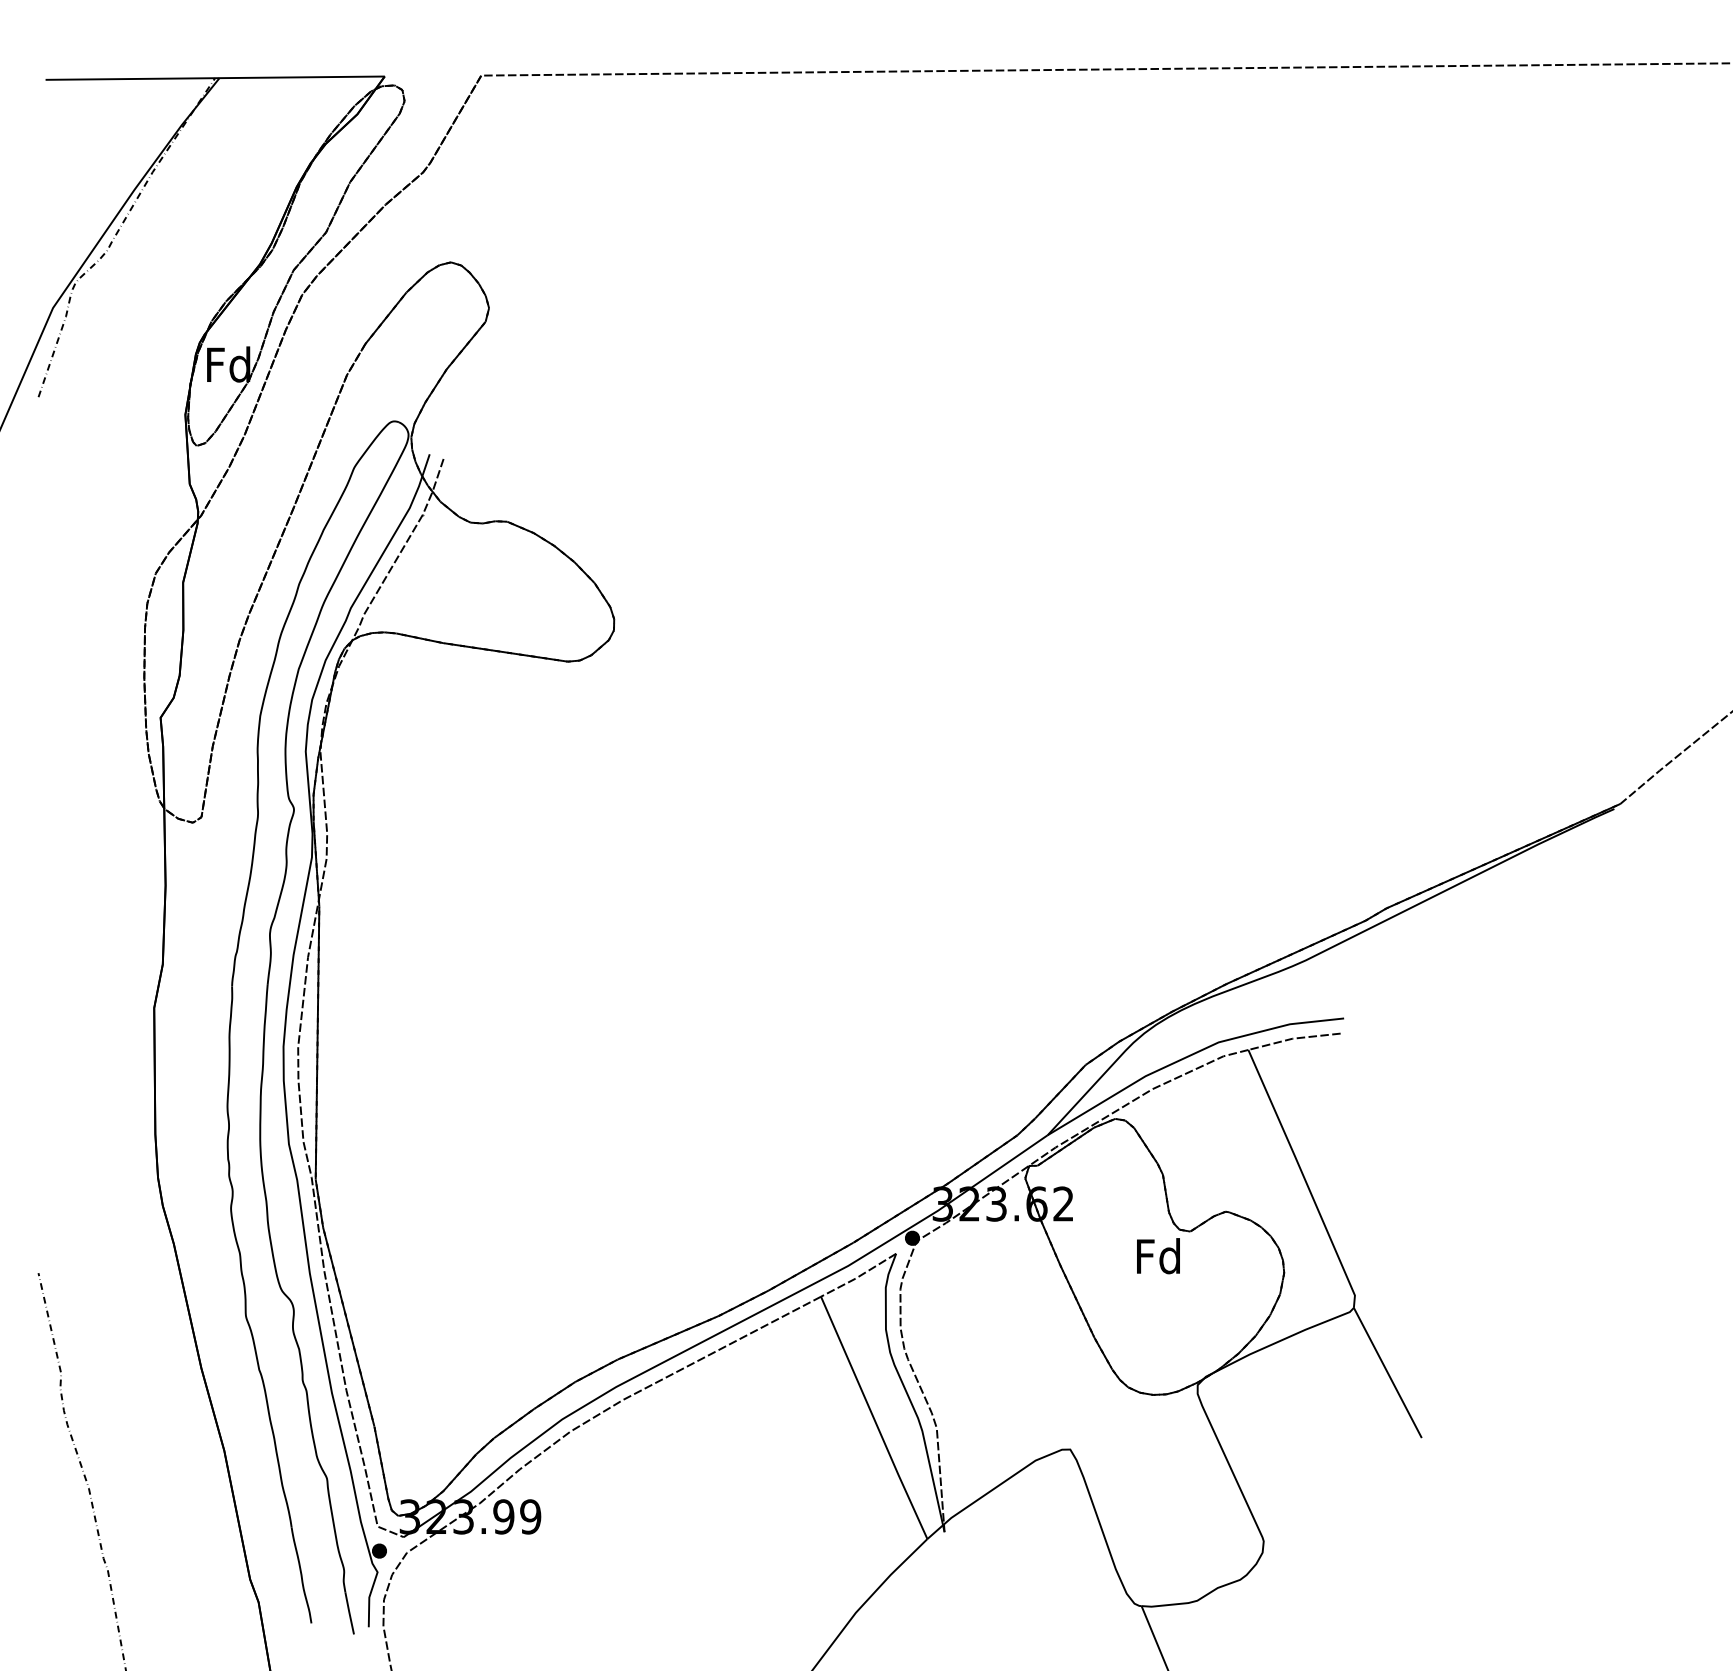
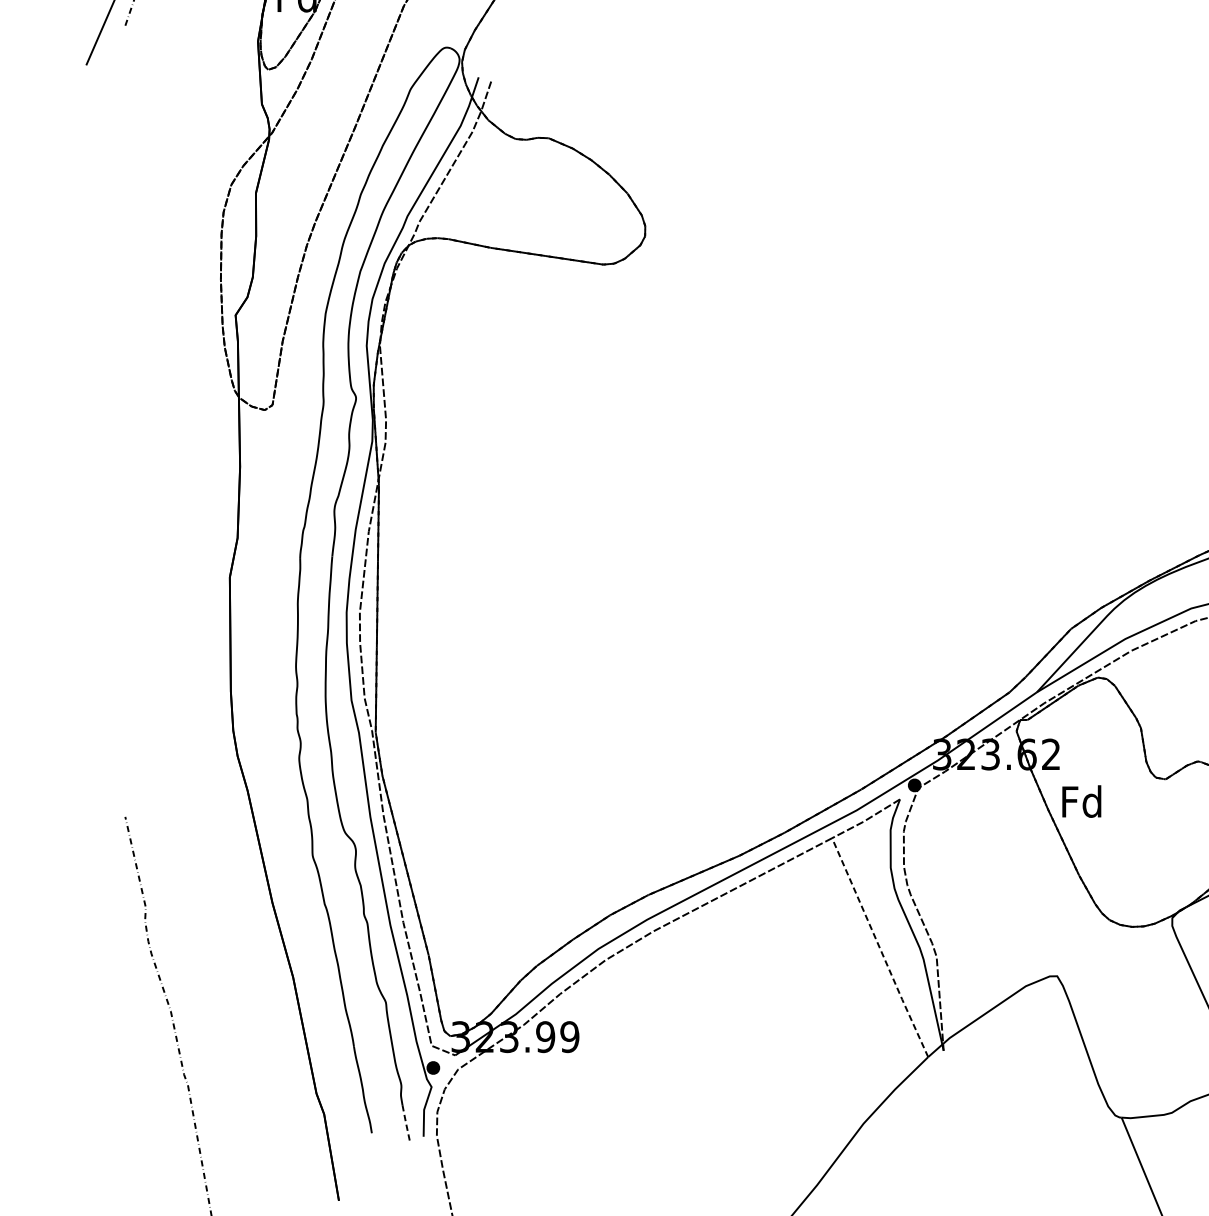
text: (1158, 1256) -> (1081, 801), moved
line: (873, 1418) -> (879, 948), solid -> dashed
line: (349, 1613) -> (406, 1124), solid -> dashed

